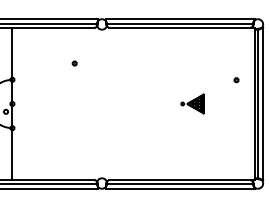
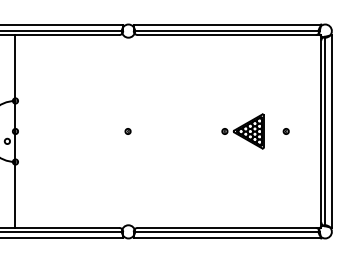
part: (74, 63) -> (127, 131), moved
part: (235, 80) -> (285, 131), moved
part: (192, 104) -> (242, 131), size x1.43

